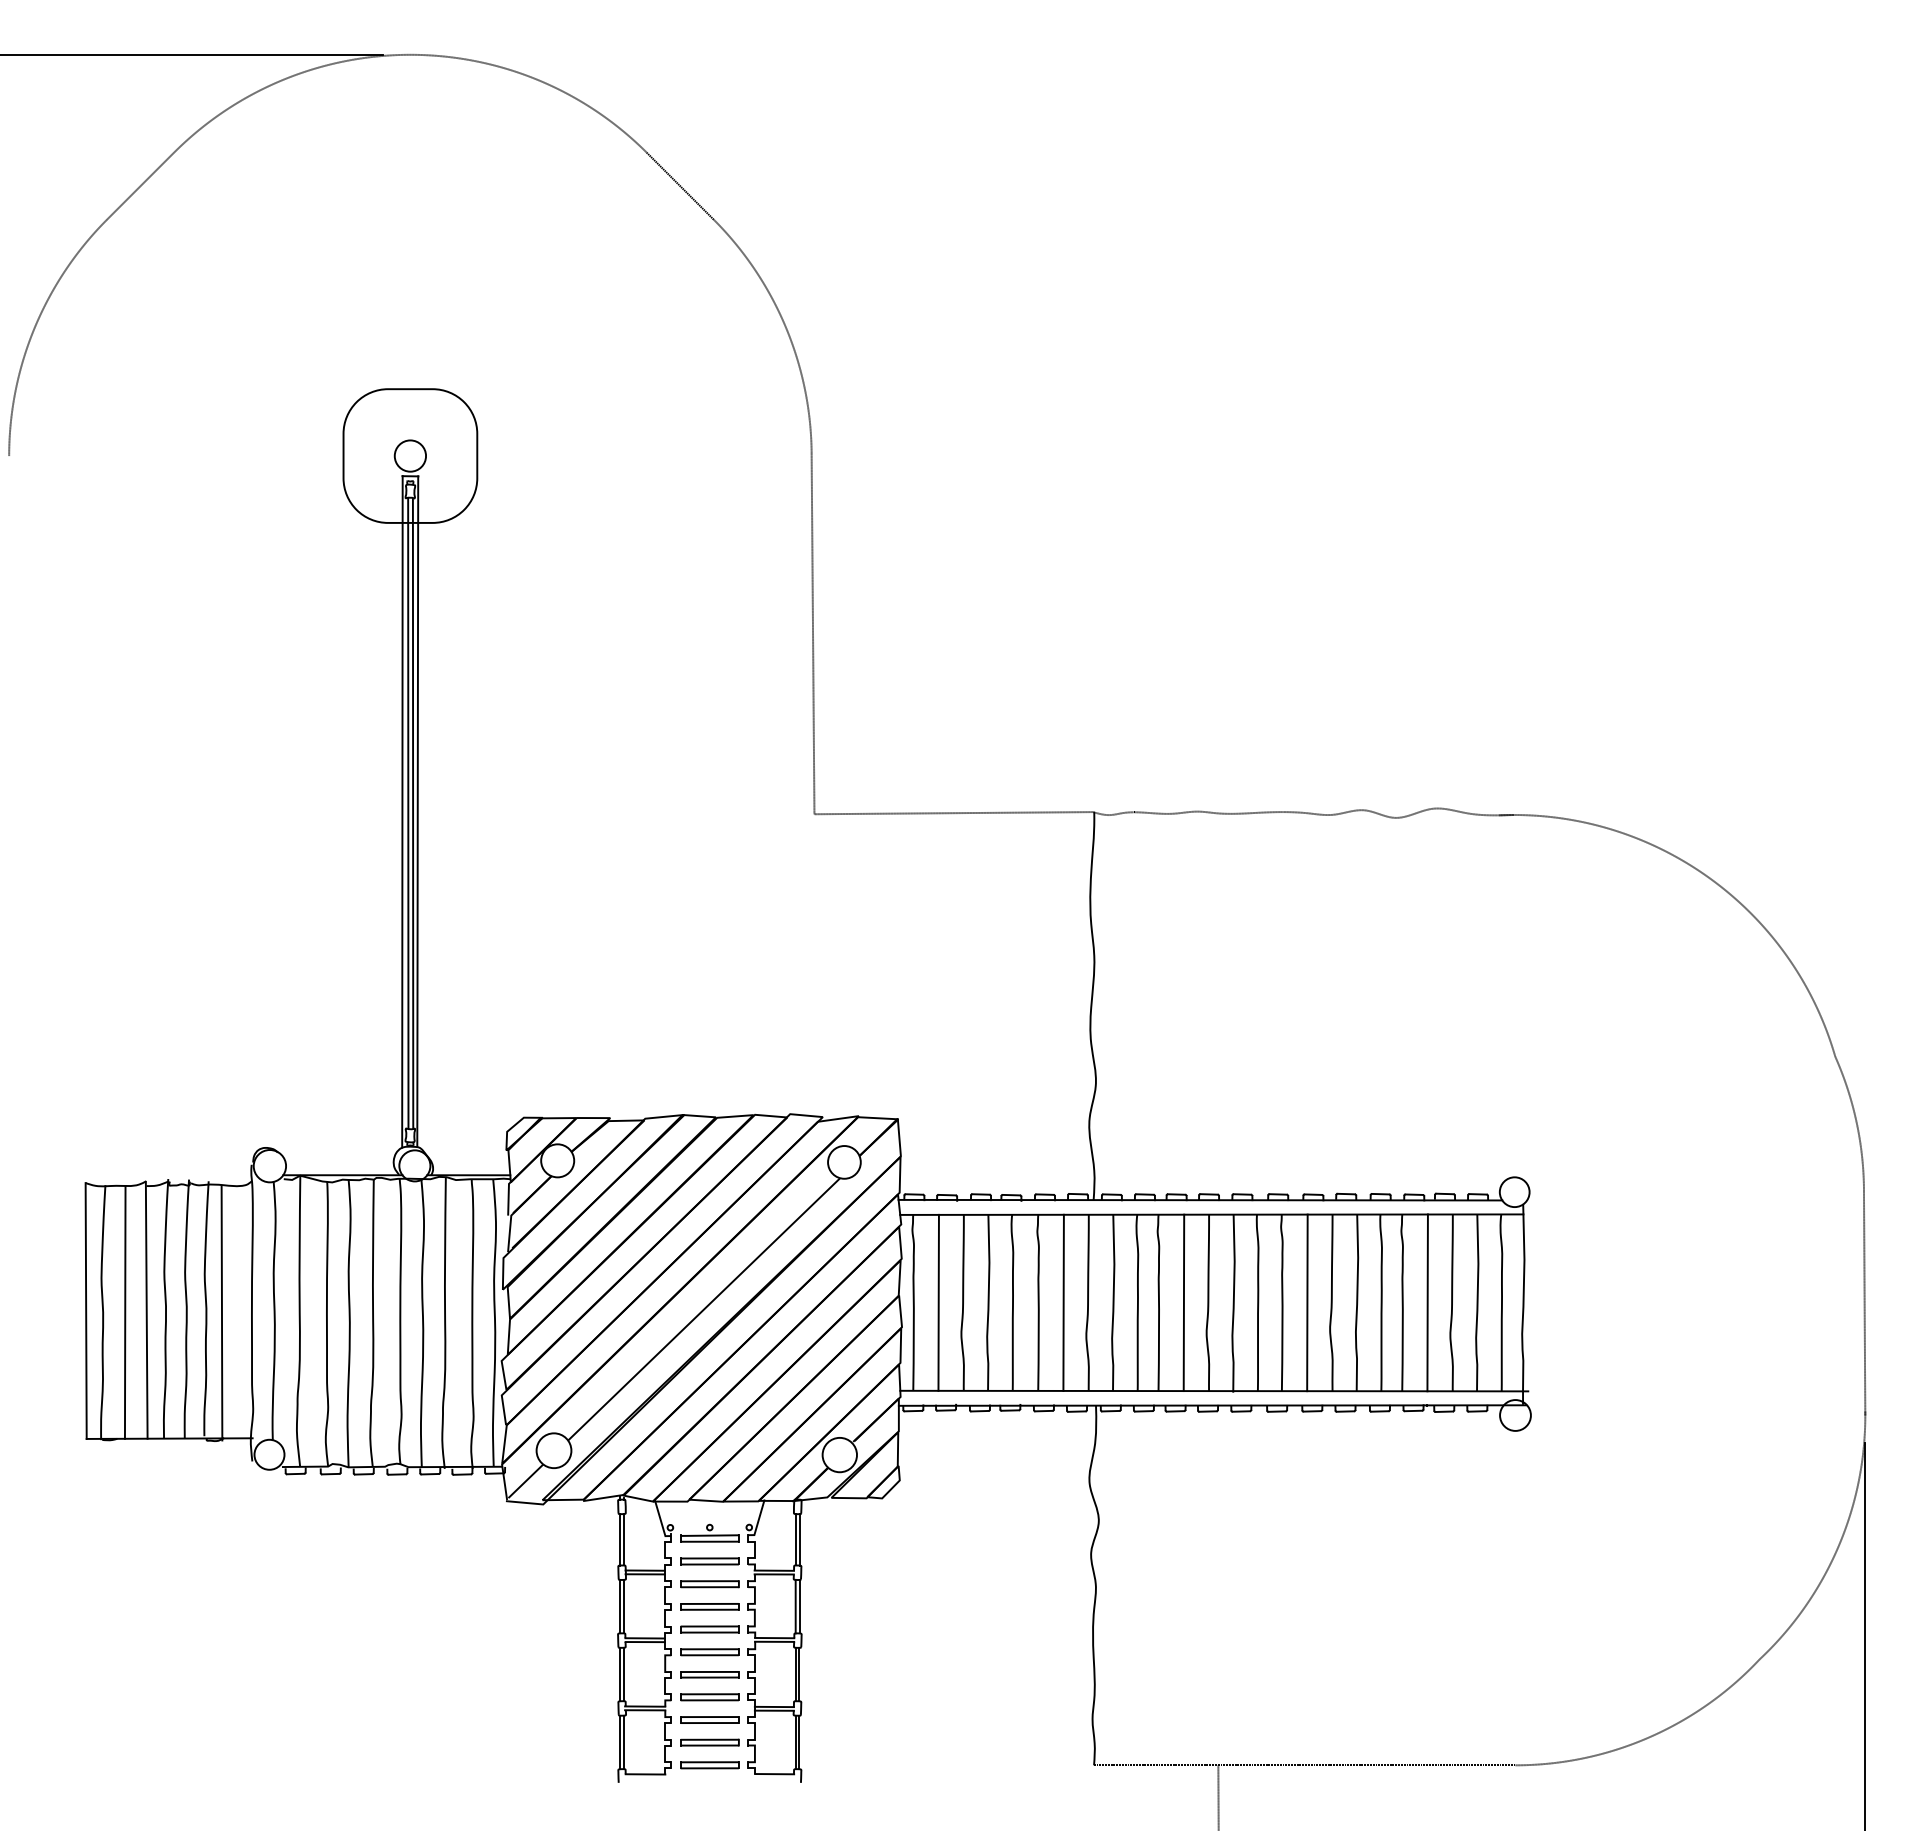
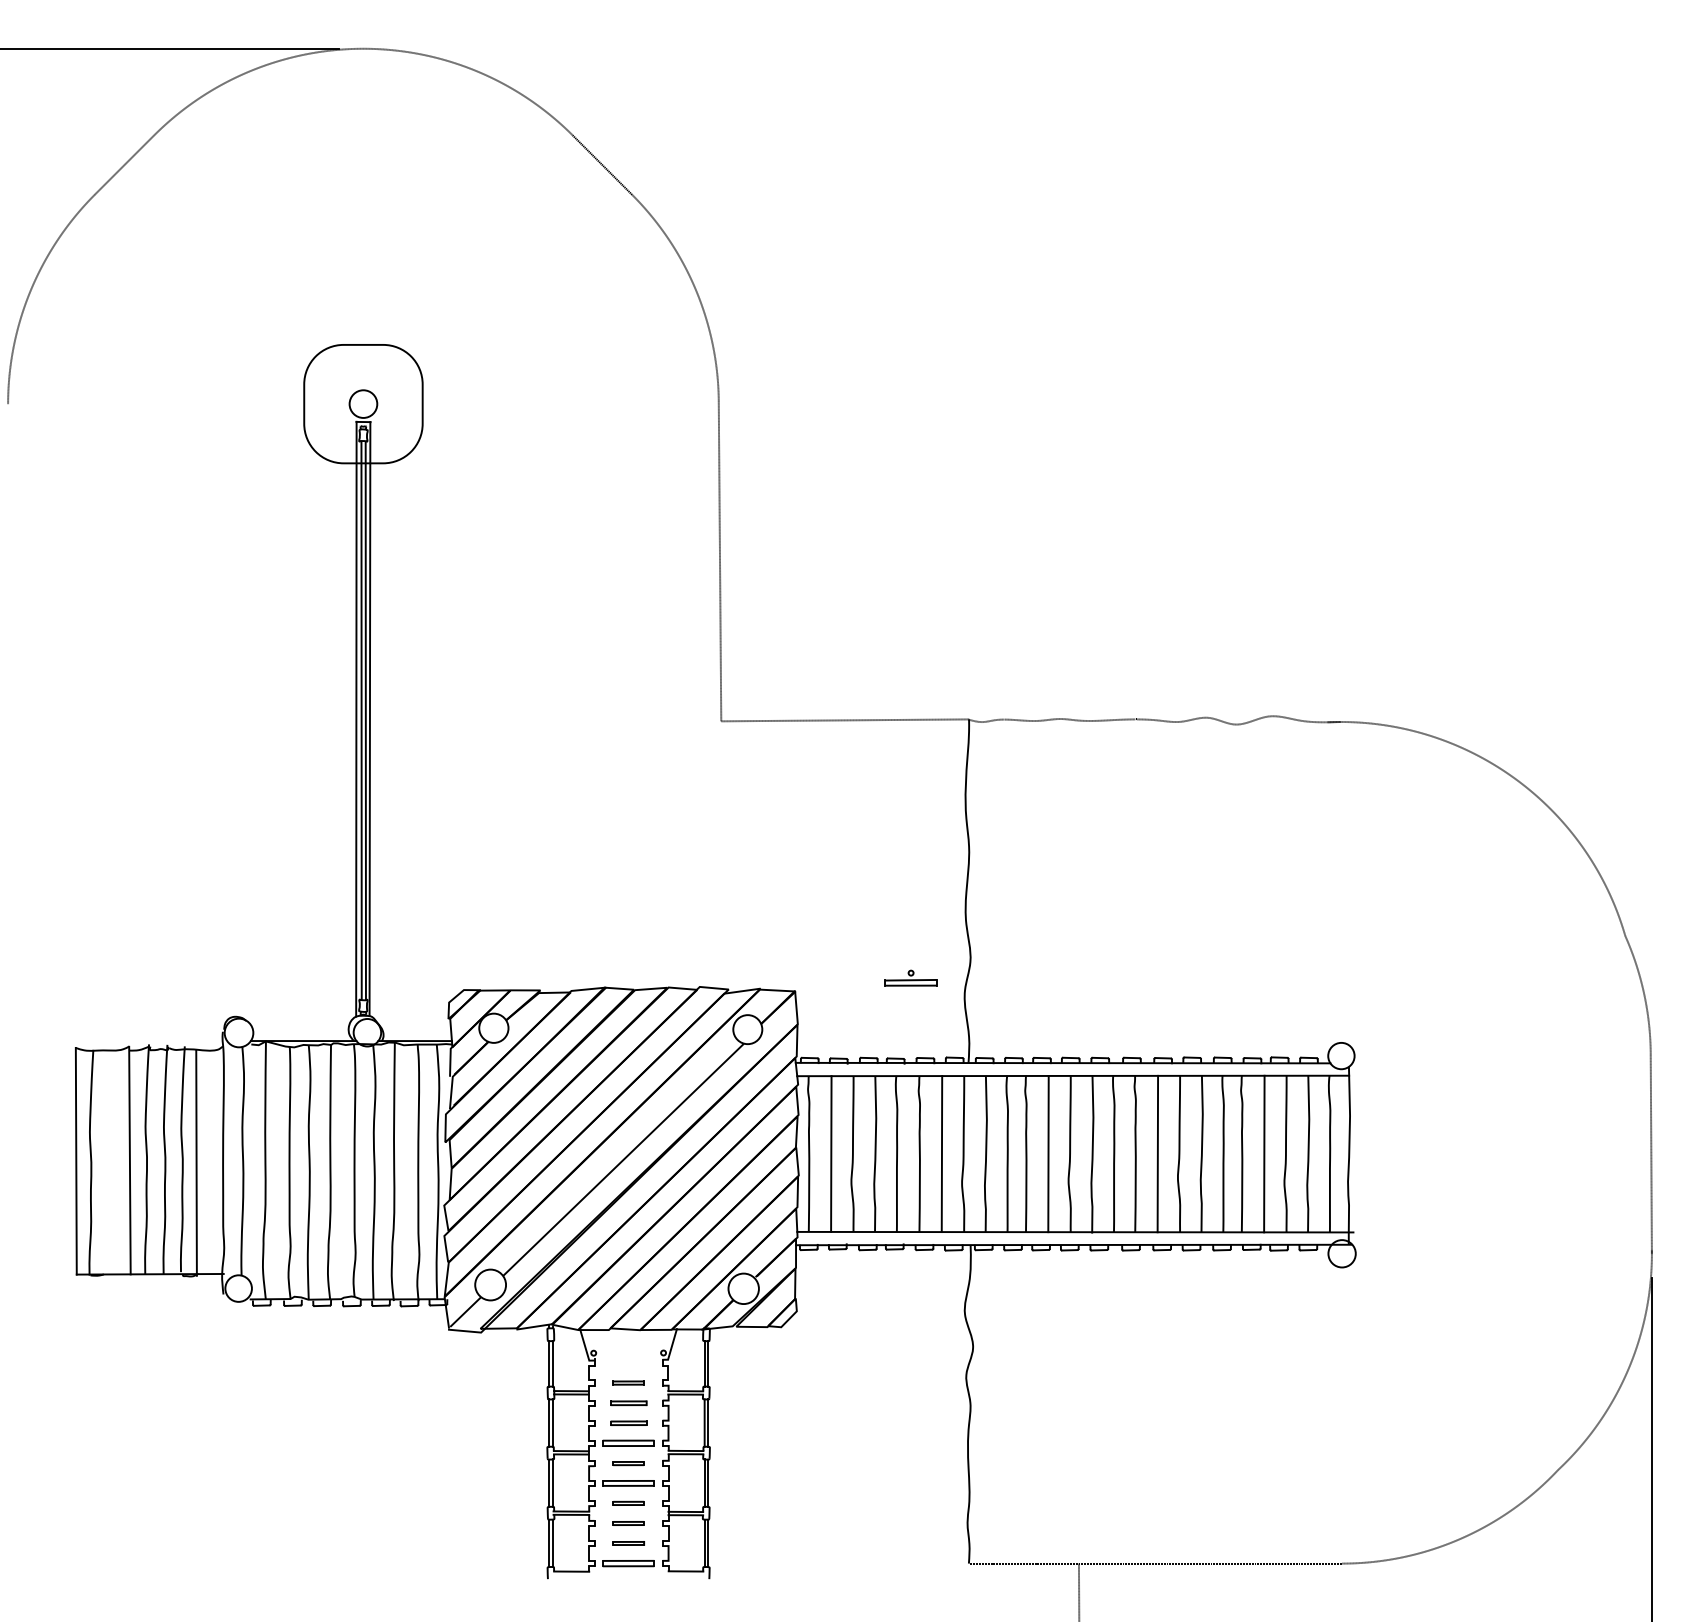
line: (124, 1312) -> (110, 1162), removed
part: (709, 1532) -> (910, 977), moved
part: (709, 1561) -> (628, 1383), size x0.6
part: (709, 1584) -> (628, 1403), size x0.7
part: (709, 1606) -> (628, 1422), size x0.7
part: (709, 1652) -> (628, 1463), size x0.6
part: (709, 1697) -> (628, 1503), size x0.6
part: (709, 1719) -> (628, 1523), size x0.6
part: (709, 1742) -> (628, 1543), size x0.6

